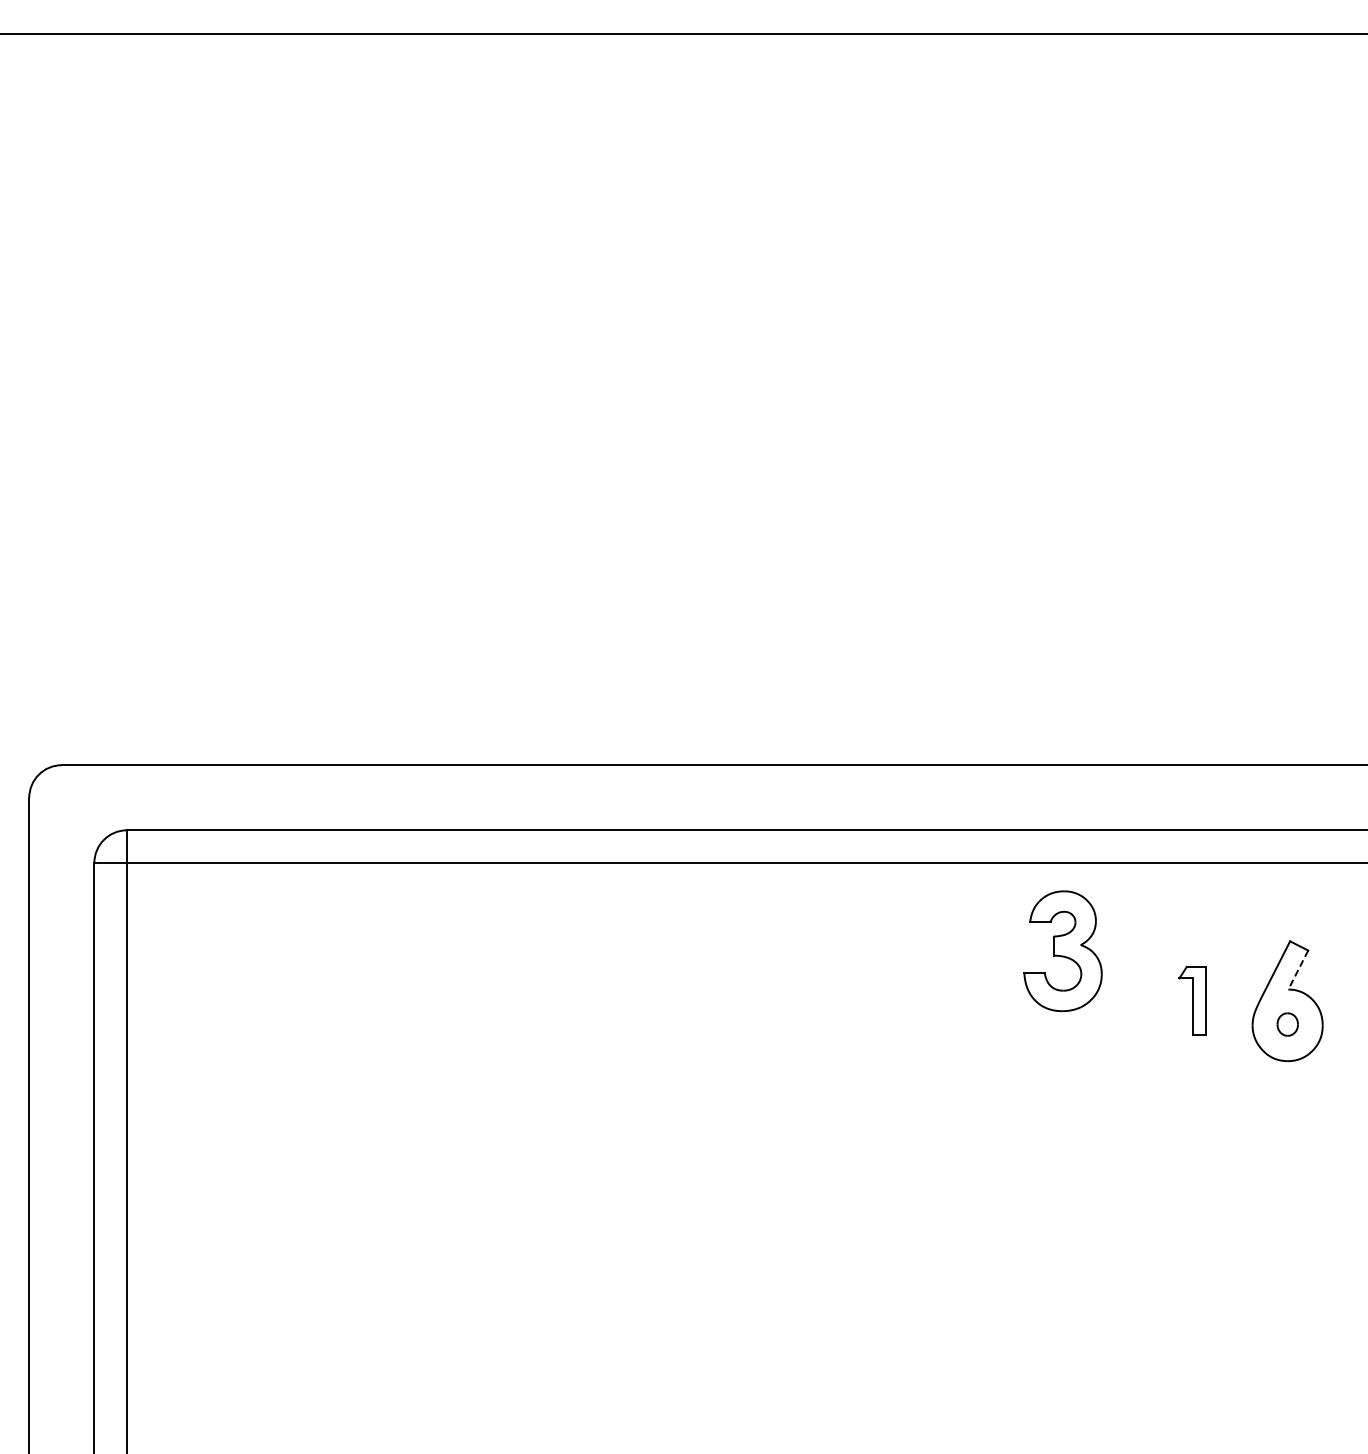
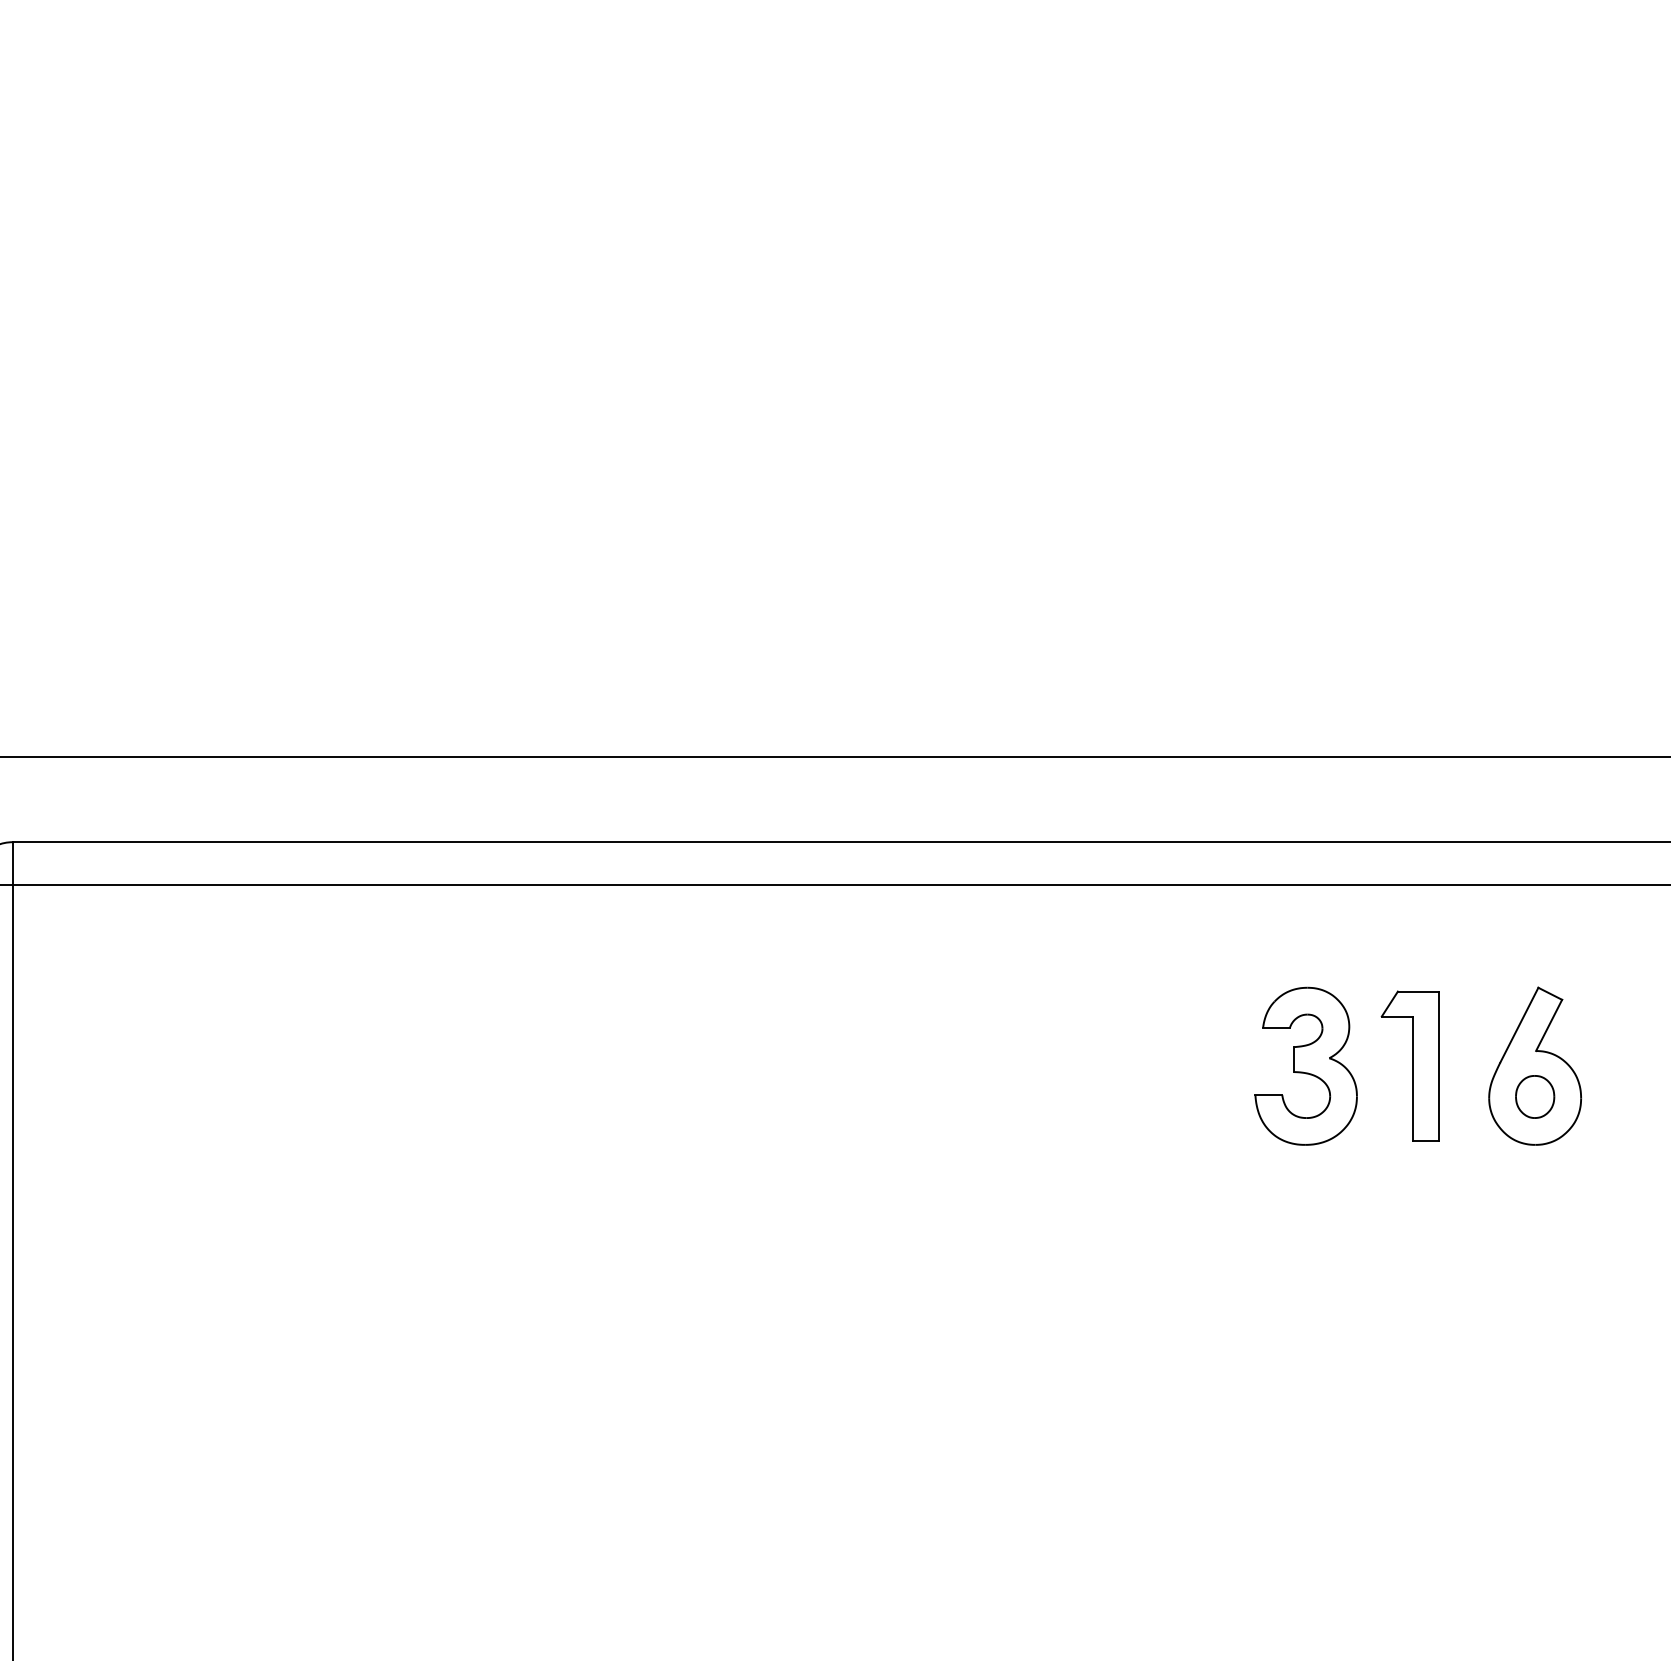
part: (1062, 950) -> (1305, 1065), moved
line: (1298, 970) -> (1549, 1026), dashed -> solid
part: (1192, 1000) -> (1410, 1065), size x1.67
part: (1287, 1024) -> (1534, 1096), size x1.43

